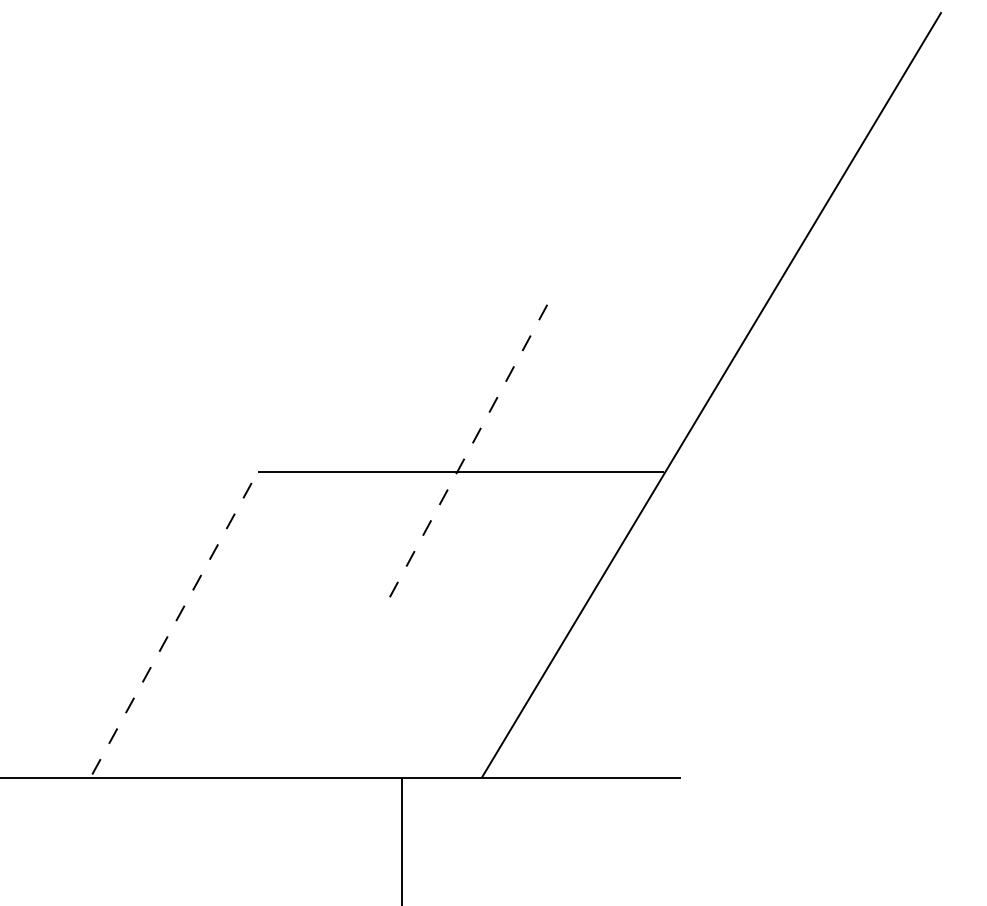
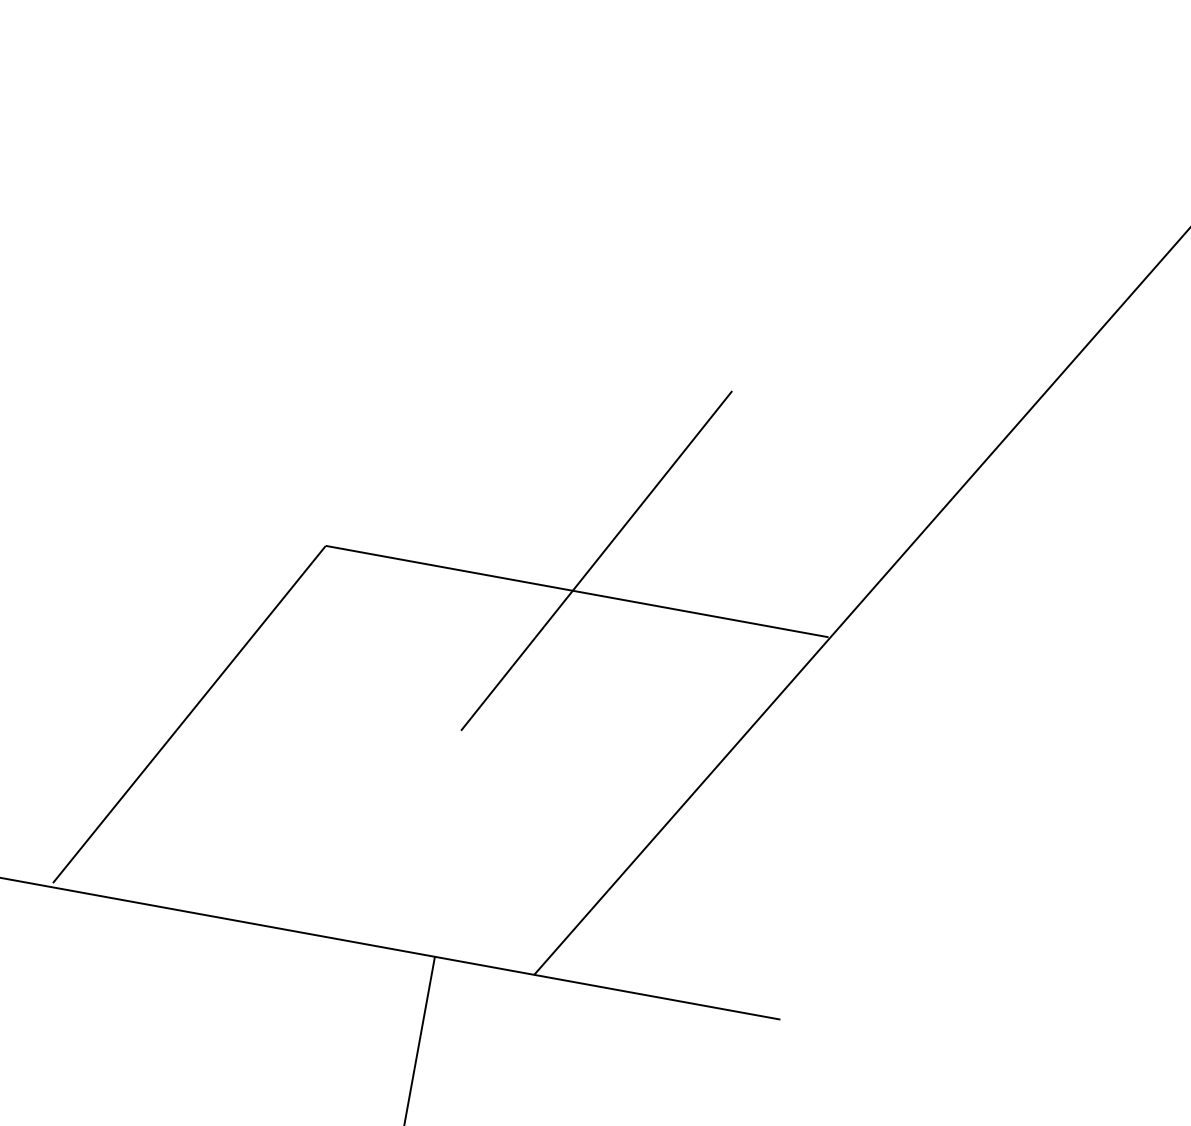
line: (471, 445) -> (596, 561), dashed -> solid
line: (175, 622) -> (190, 713), dashed -> solid

